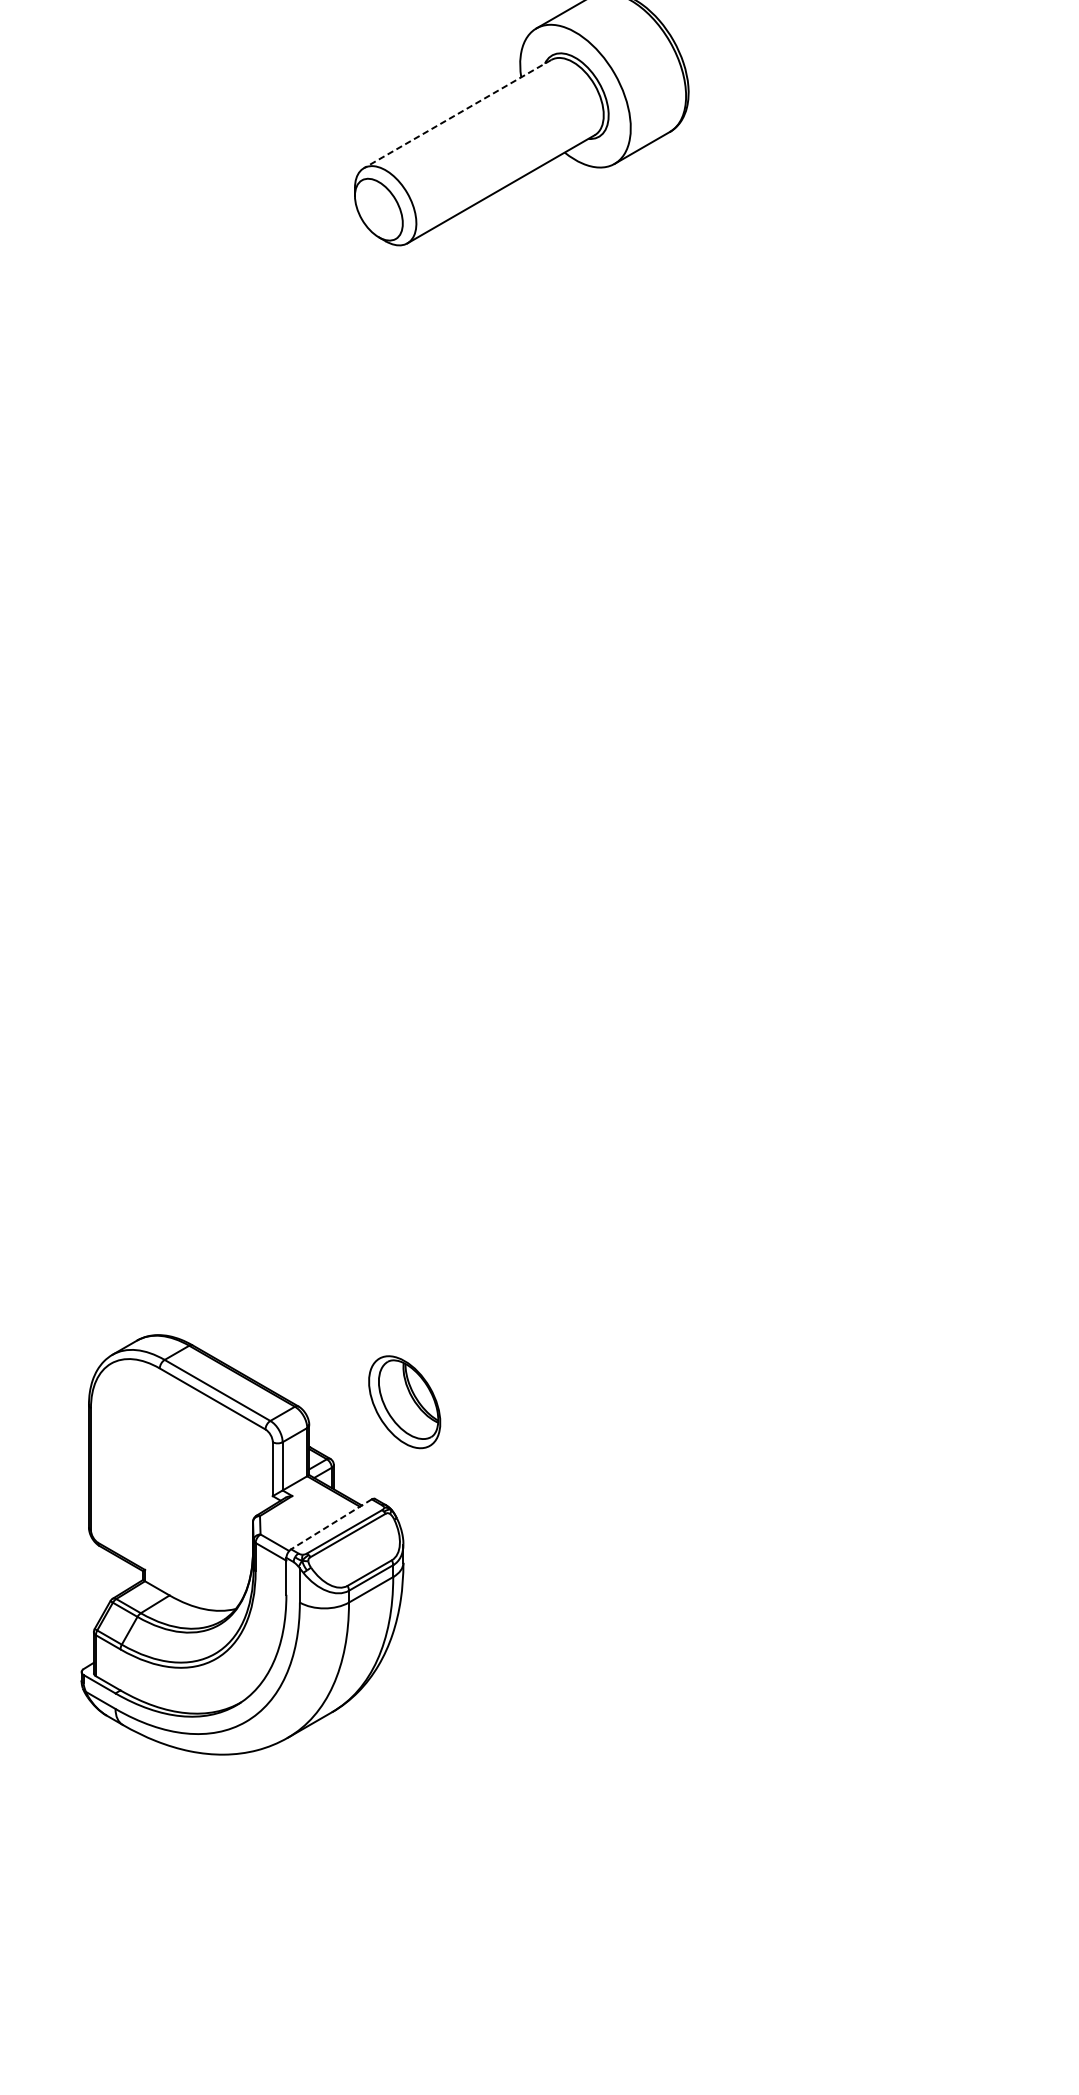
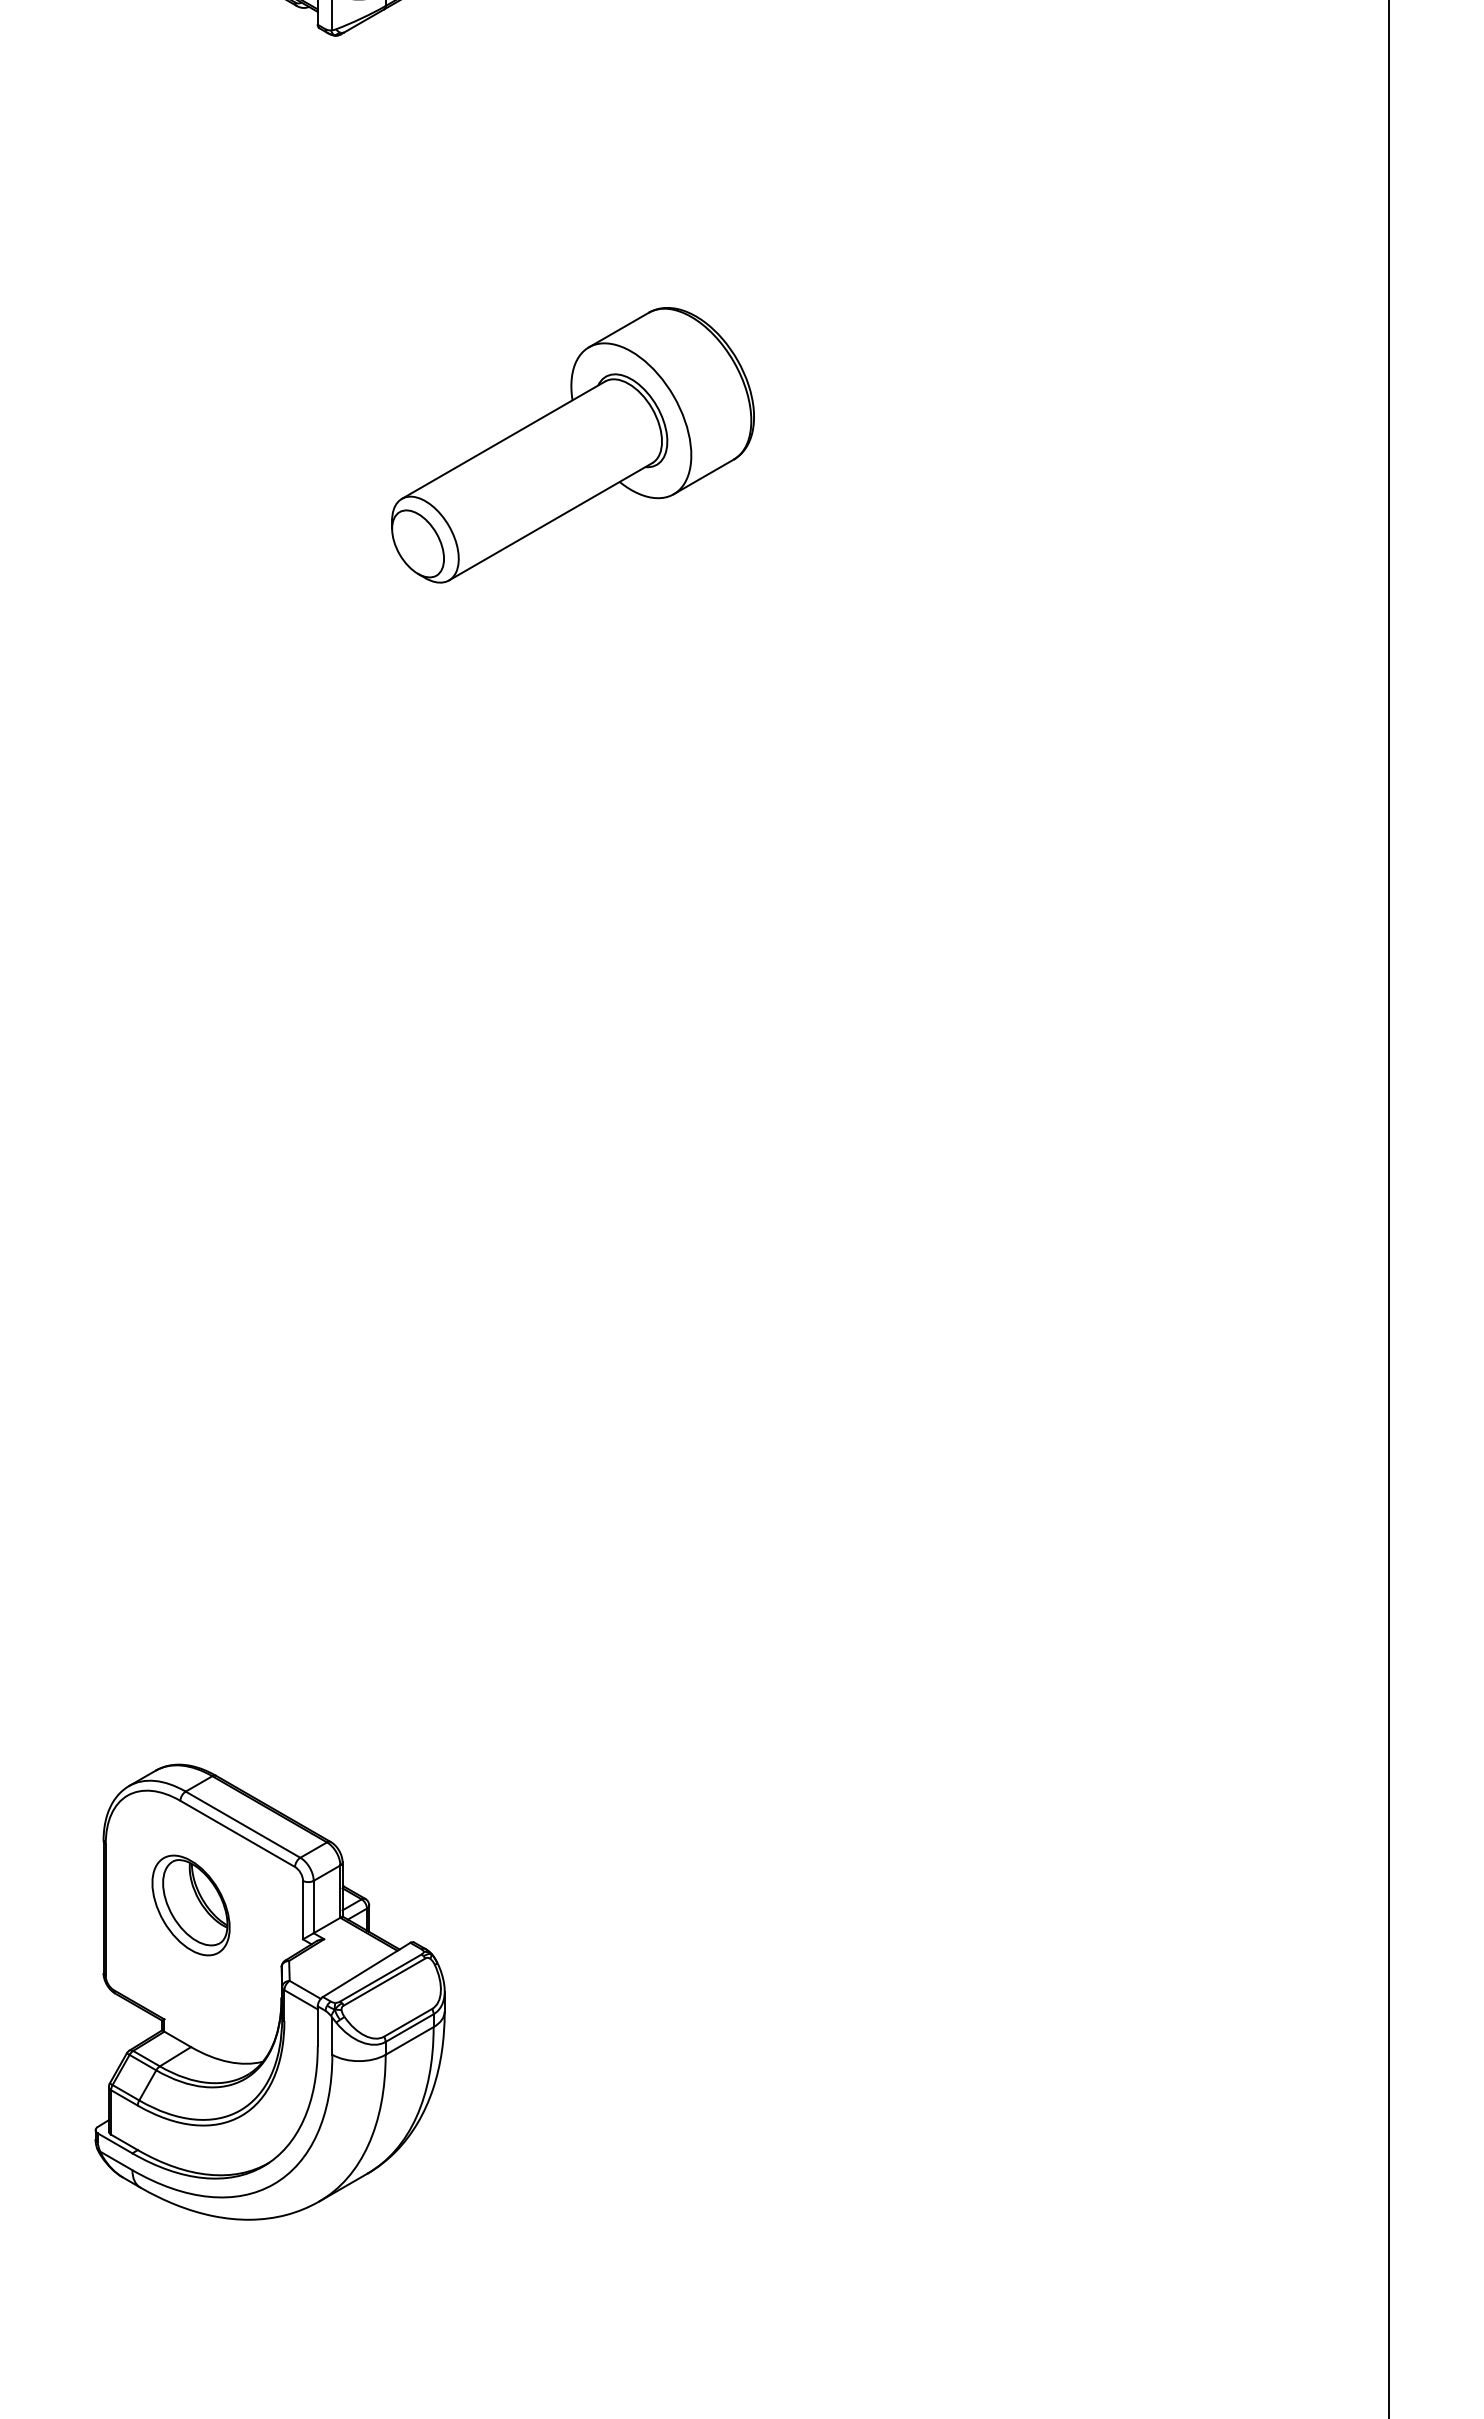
line: (457, 114) -> (503, 440), dashed -> solid
part: (404, 1402) -> (190, 1905), moved
line: (331, 1524) -> (366, 1970), dashed -> solid

